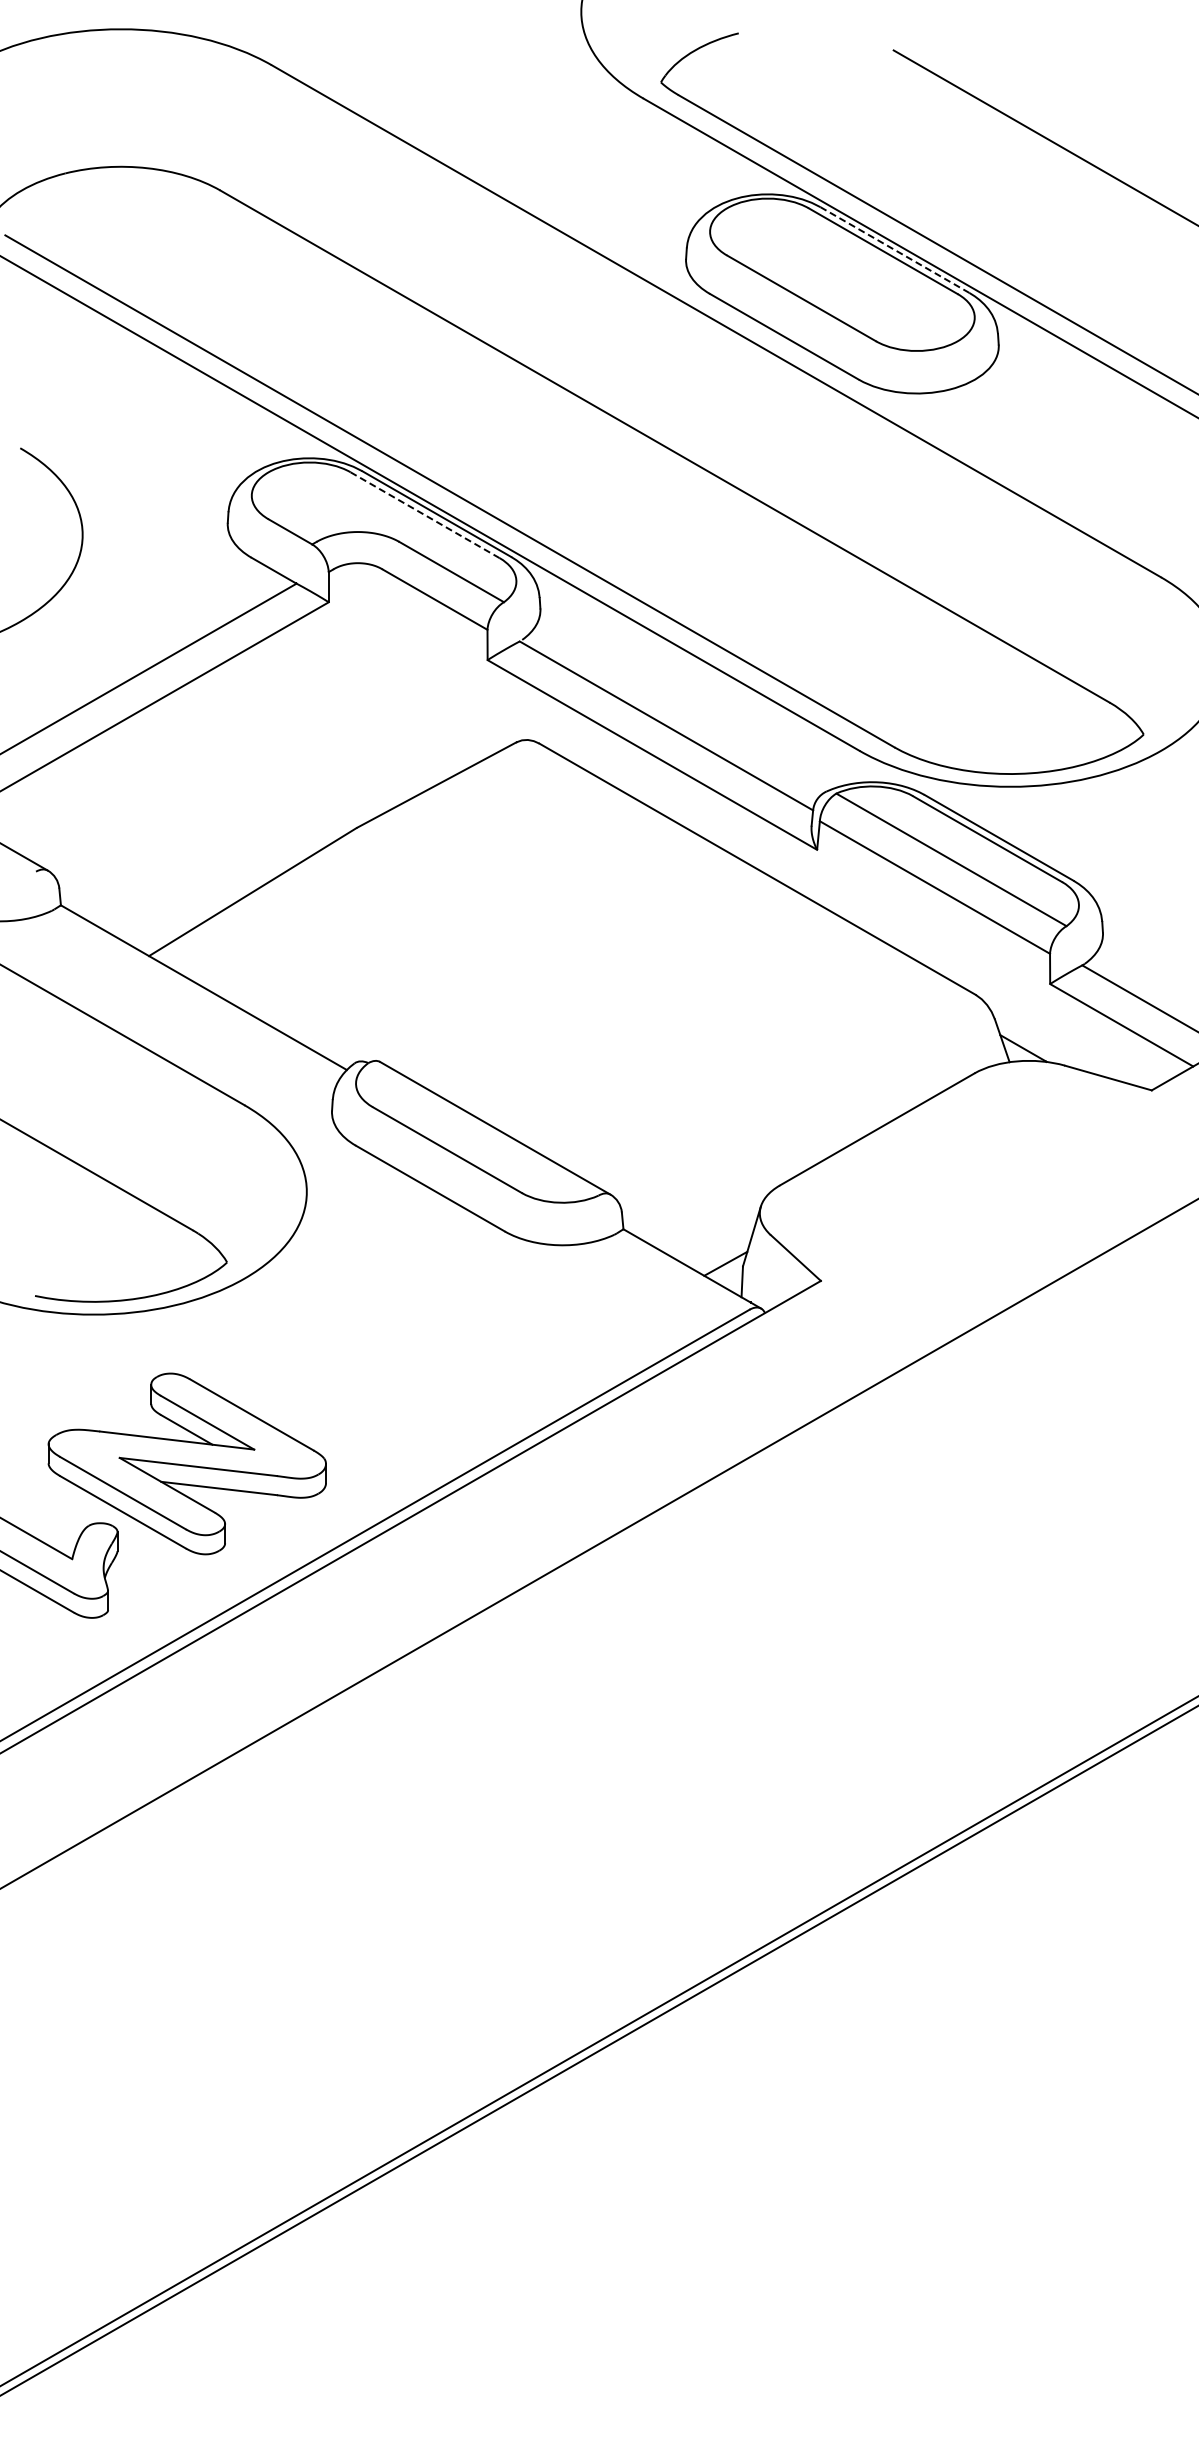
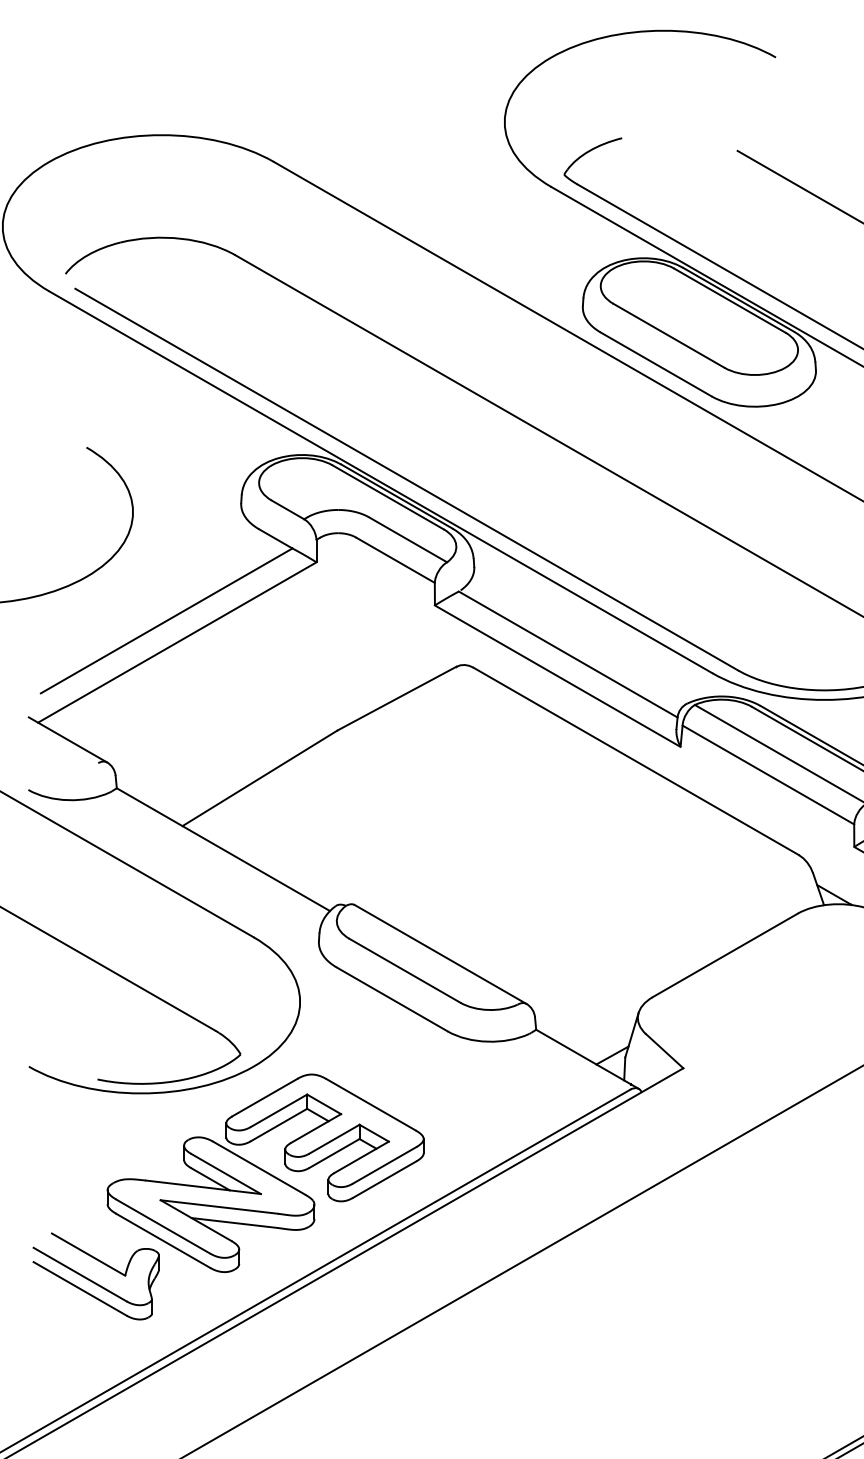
line: (894, 250) -> (738, 300), dashed -> solid
line: (425, 515) -> (388, 497), dashed -> solid
part: (340, 1374) -> (325, 1138), added

